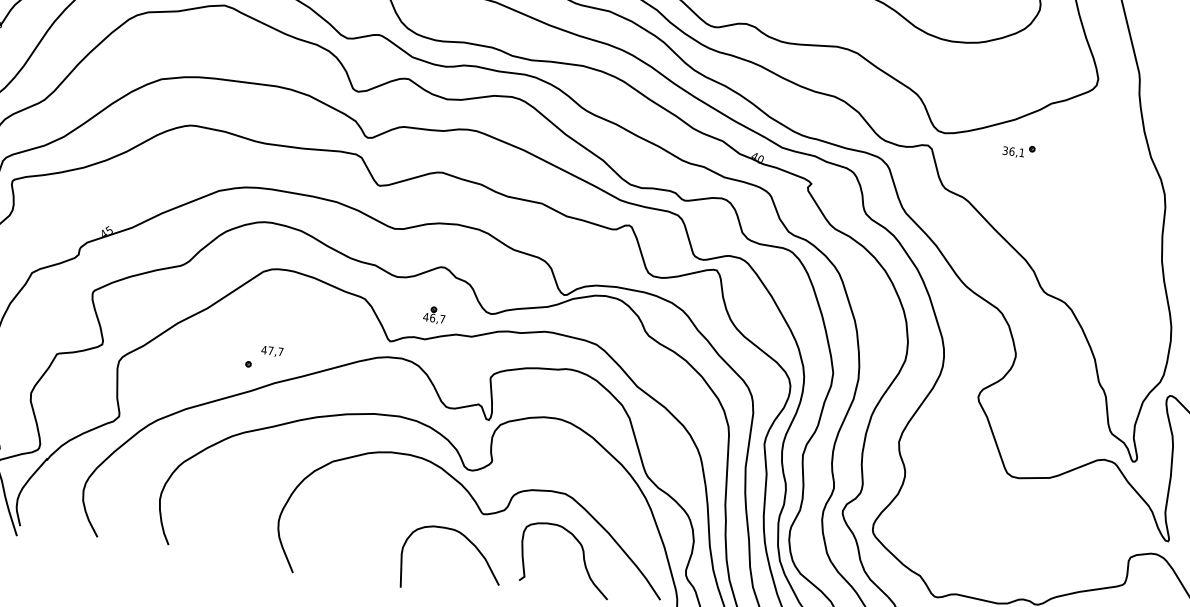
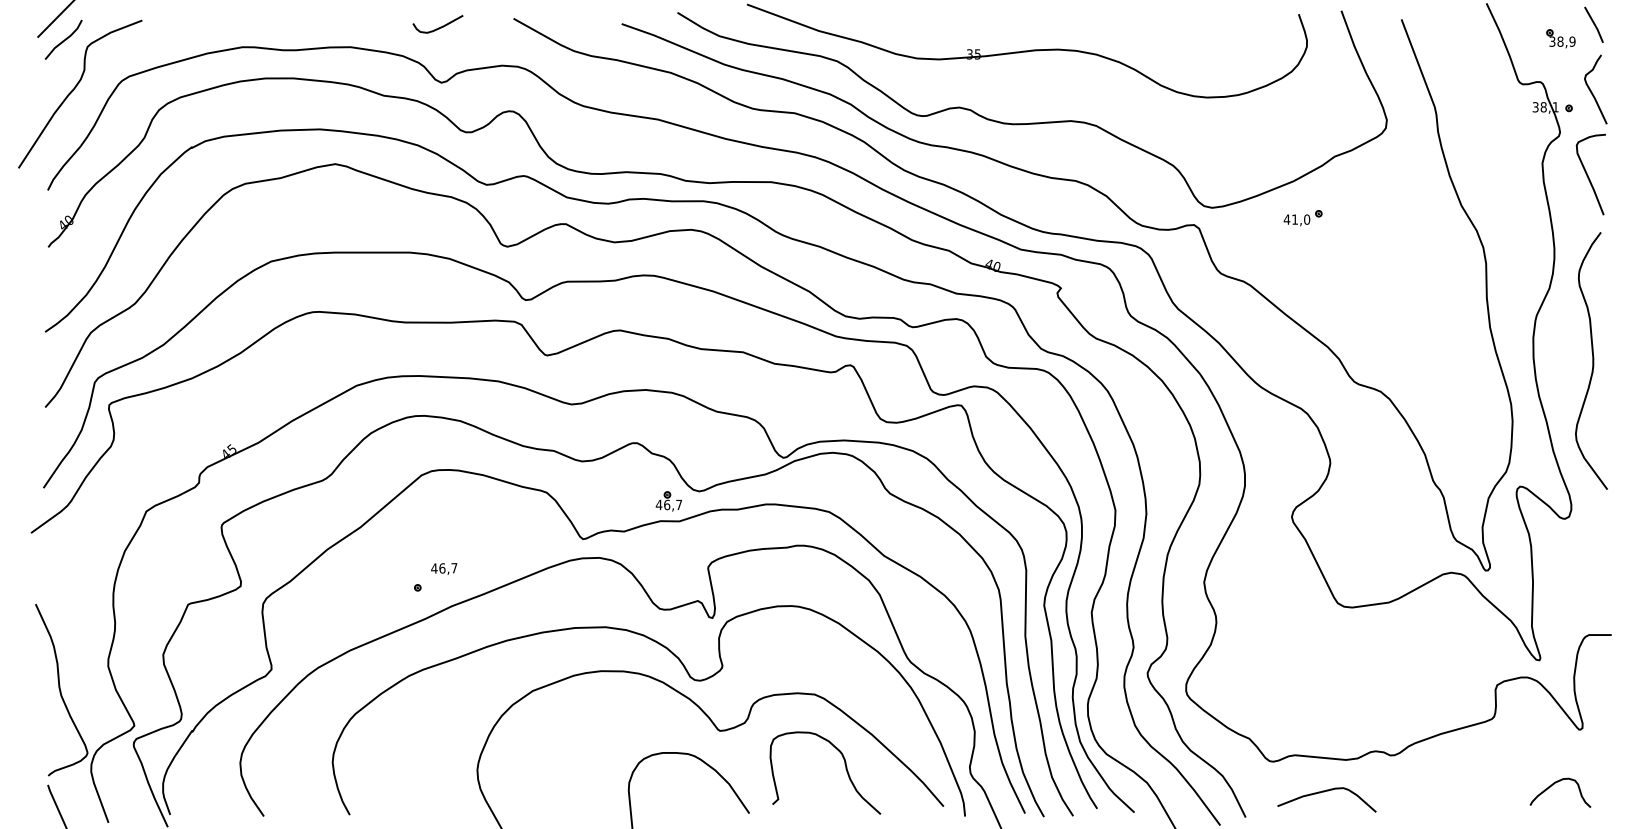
text: (1013, 151) -> (1296, 219), 36,1 -> 41,0
part: (434, 315) -> (668, 501), moved
text: (270, 350) -> (442, 568), 47,7 -> 46,7

